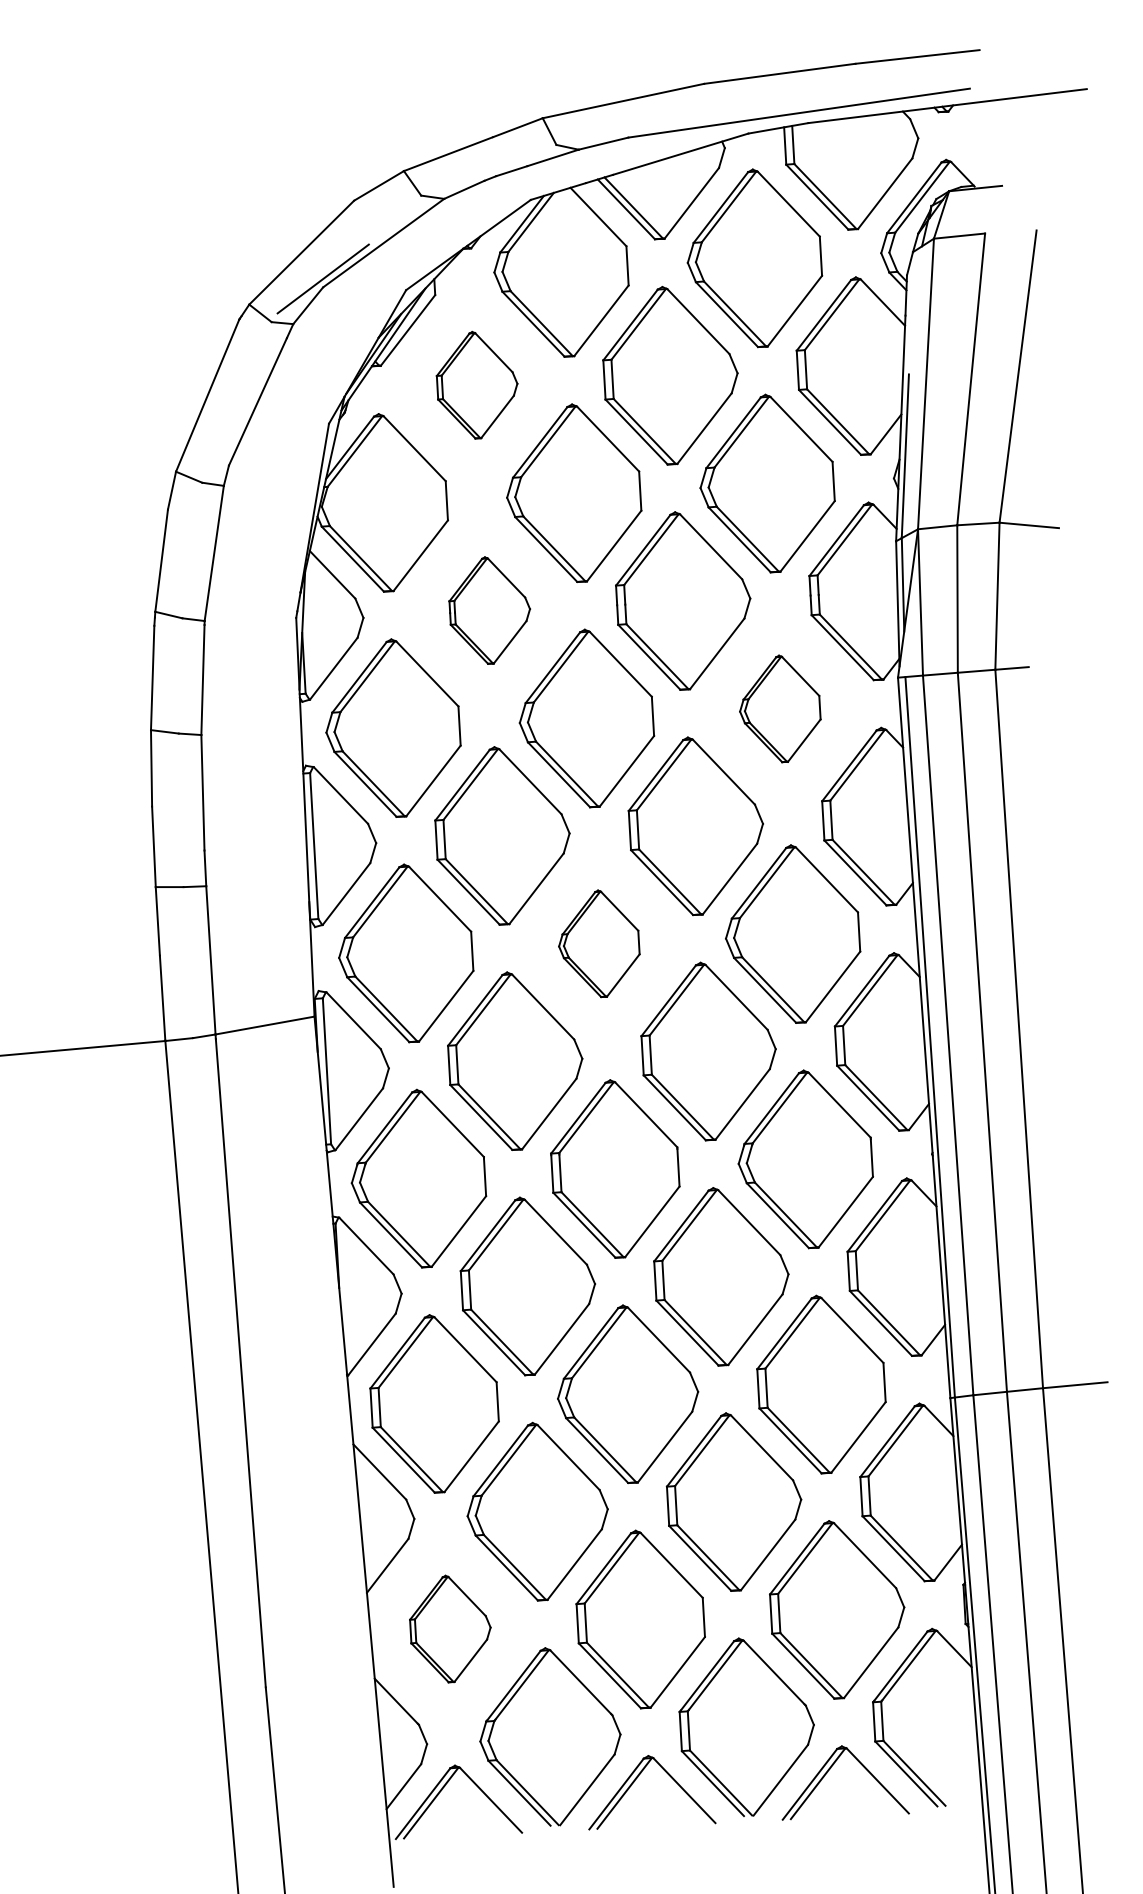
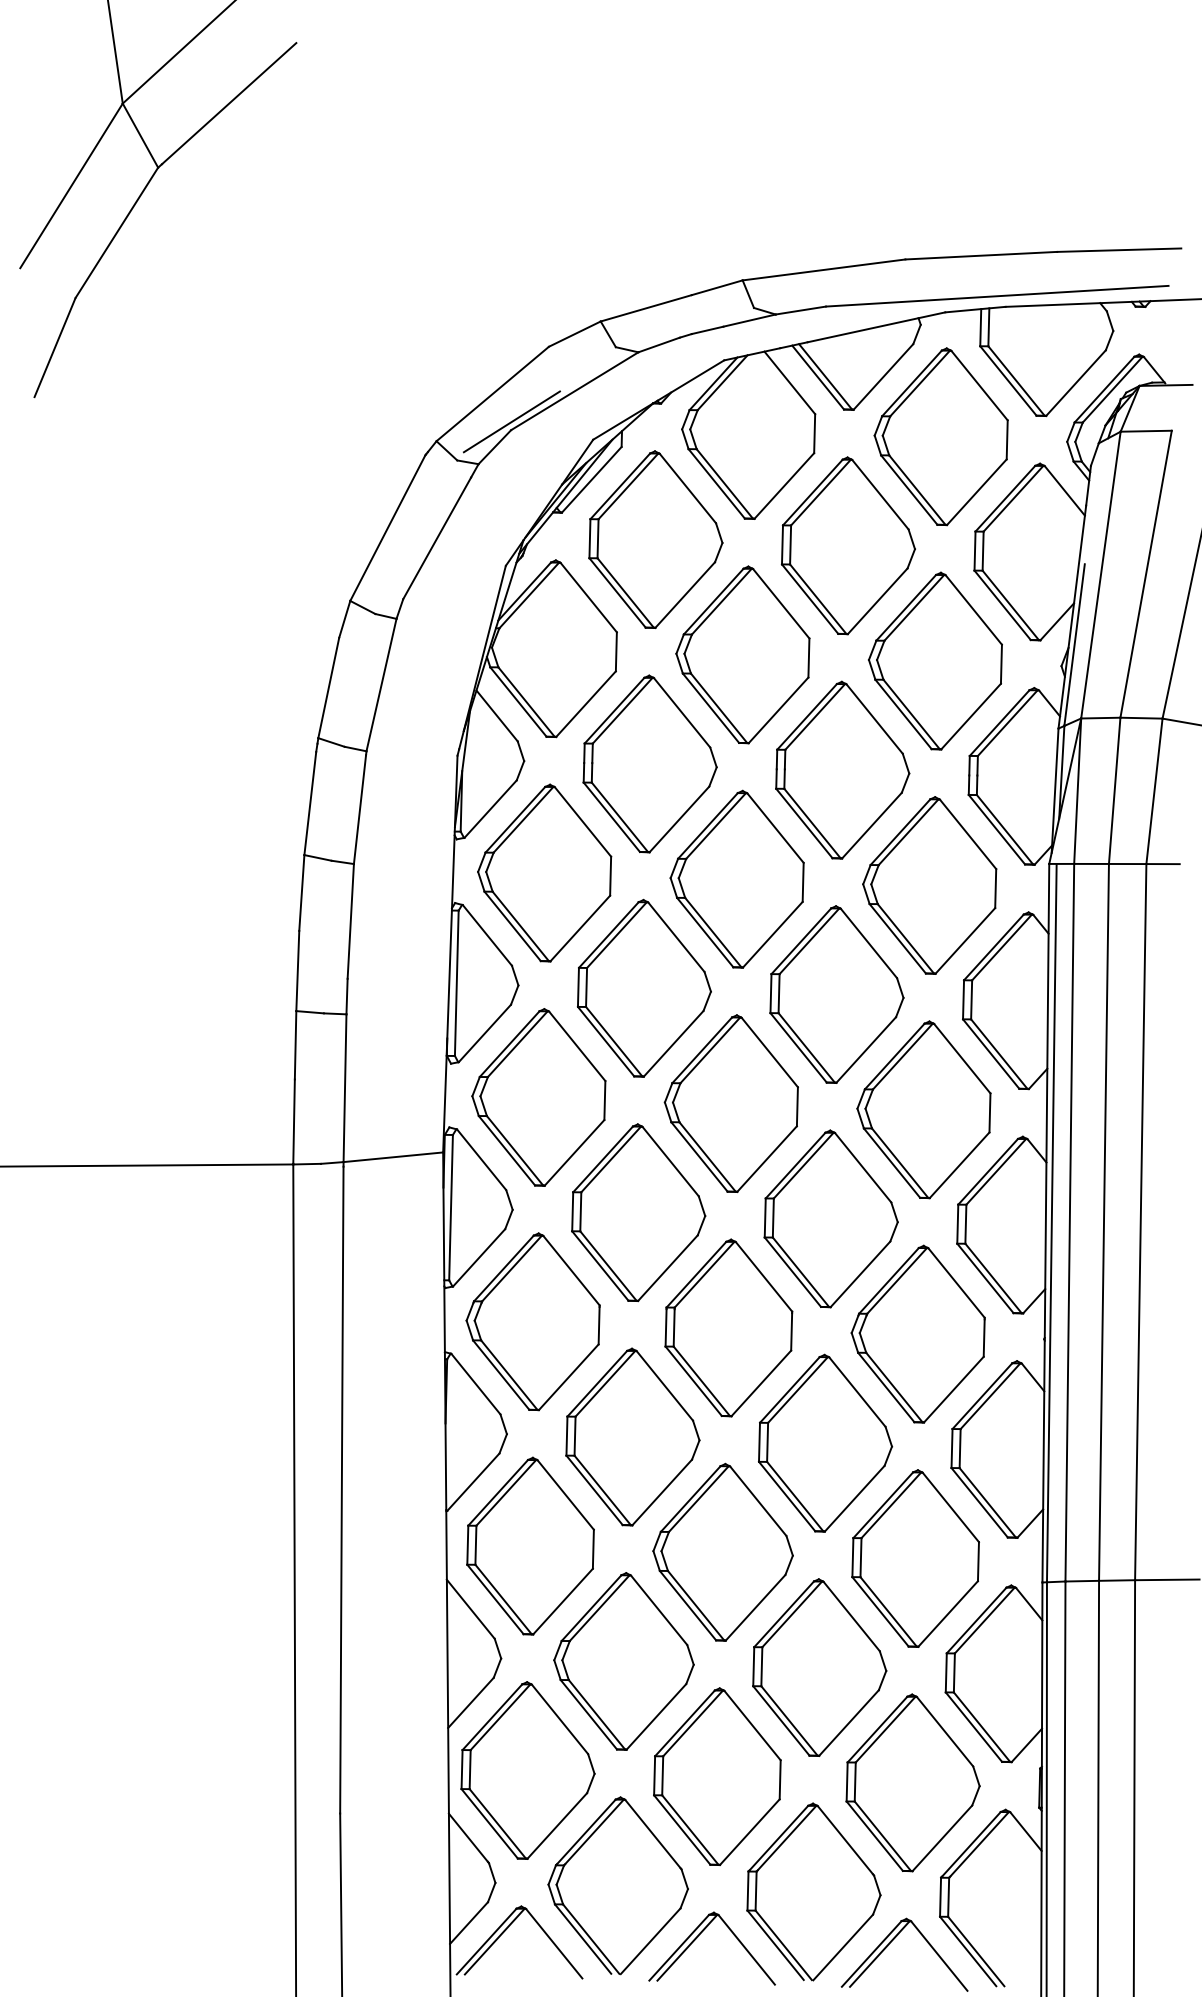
part: (476, 385) -> (655, 539), size x1.67
part: (489, 609) -> (649, 763), size x1.67
part: (779, 709) -> (929, 885), size x1.67
part: (598, 943) -> (730, 1103), size x1.67
part: (449, 1628) -> (527, 1770), size x1.67

